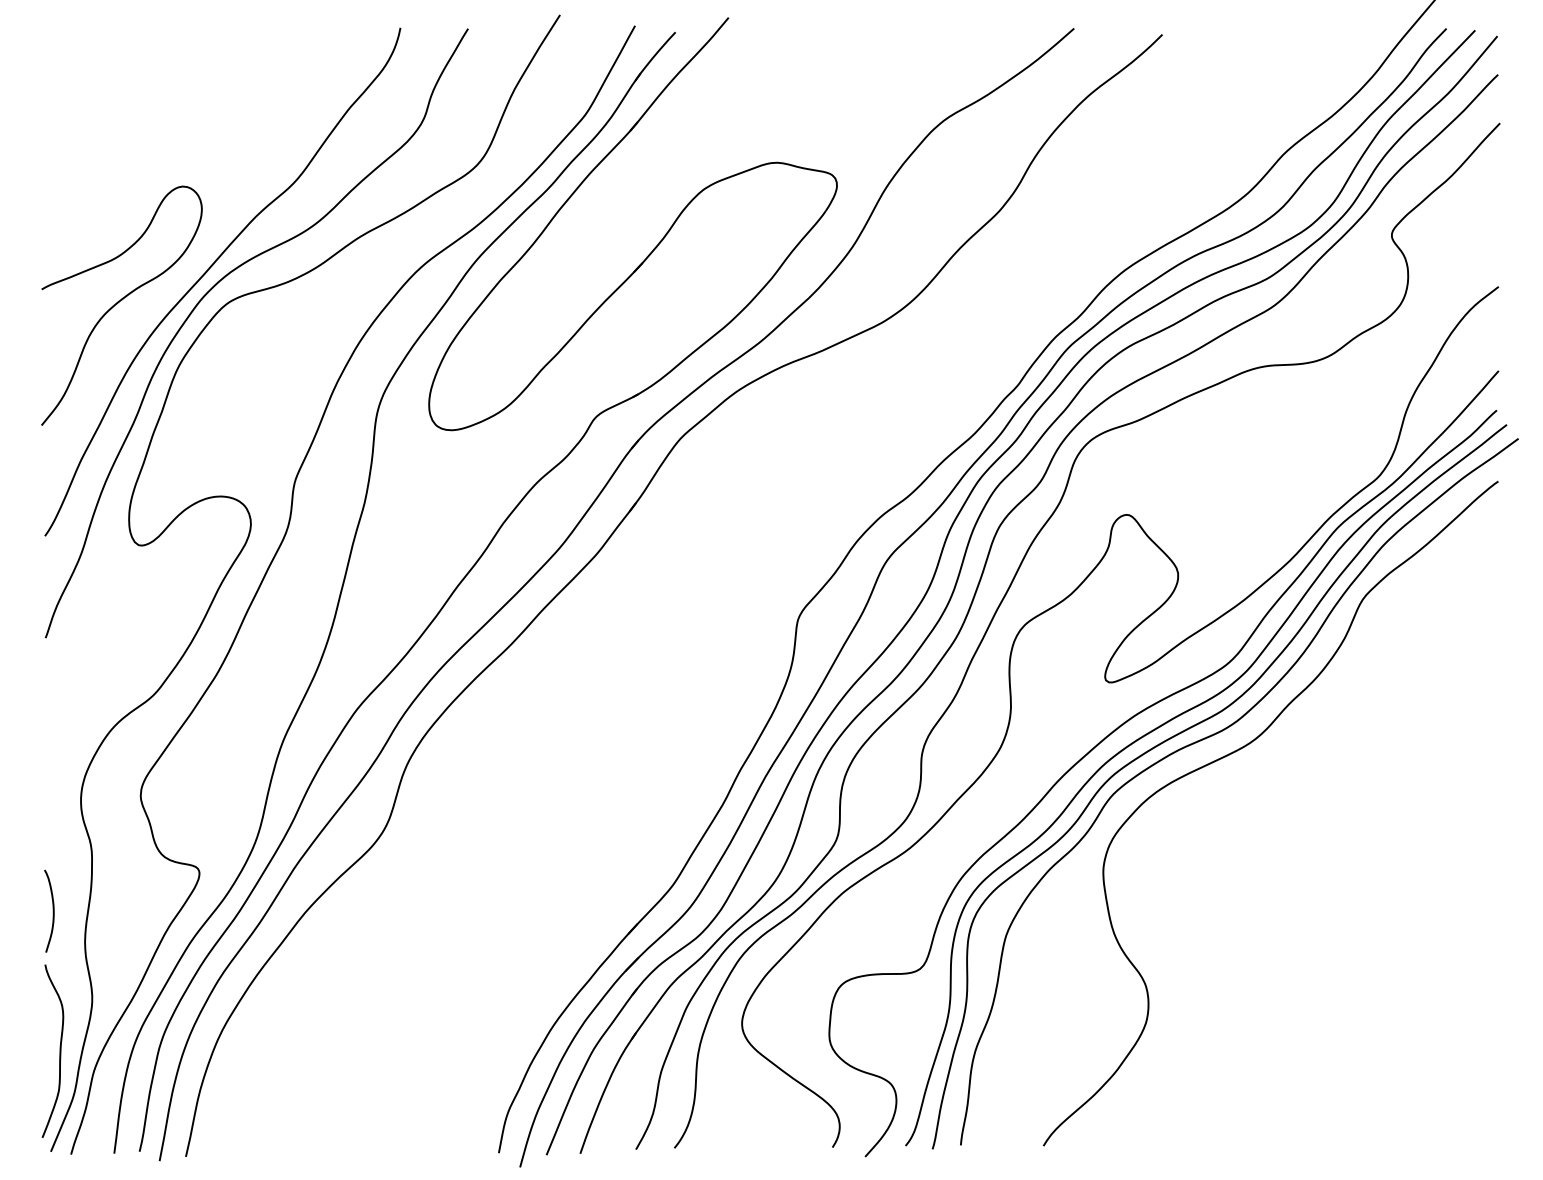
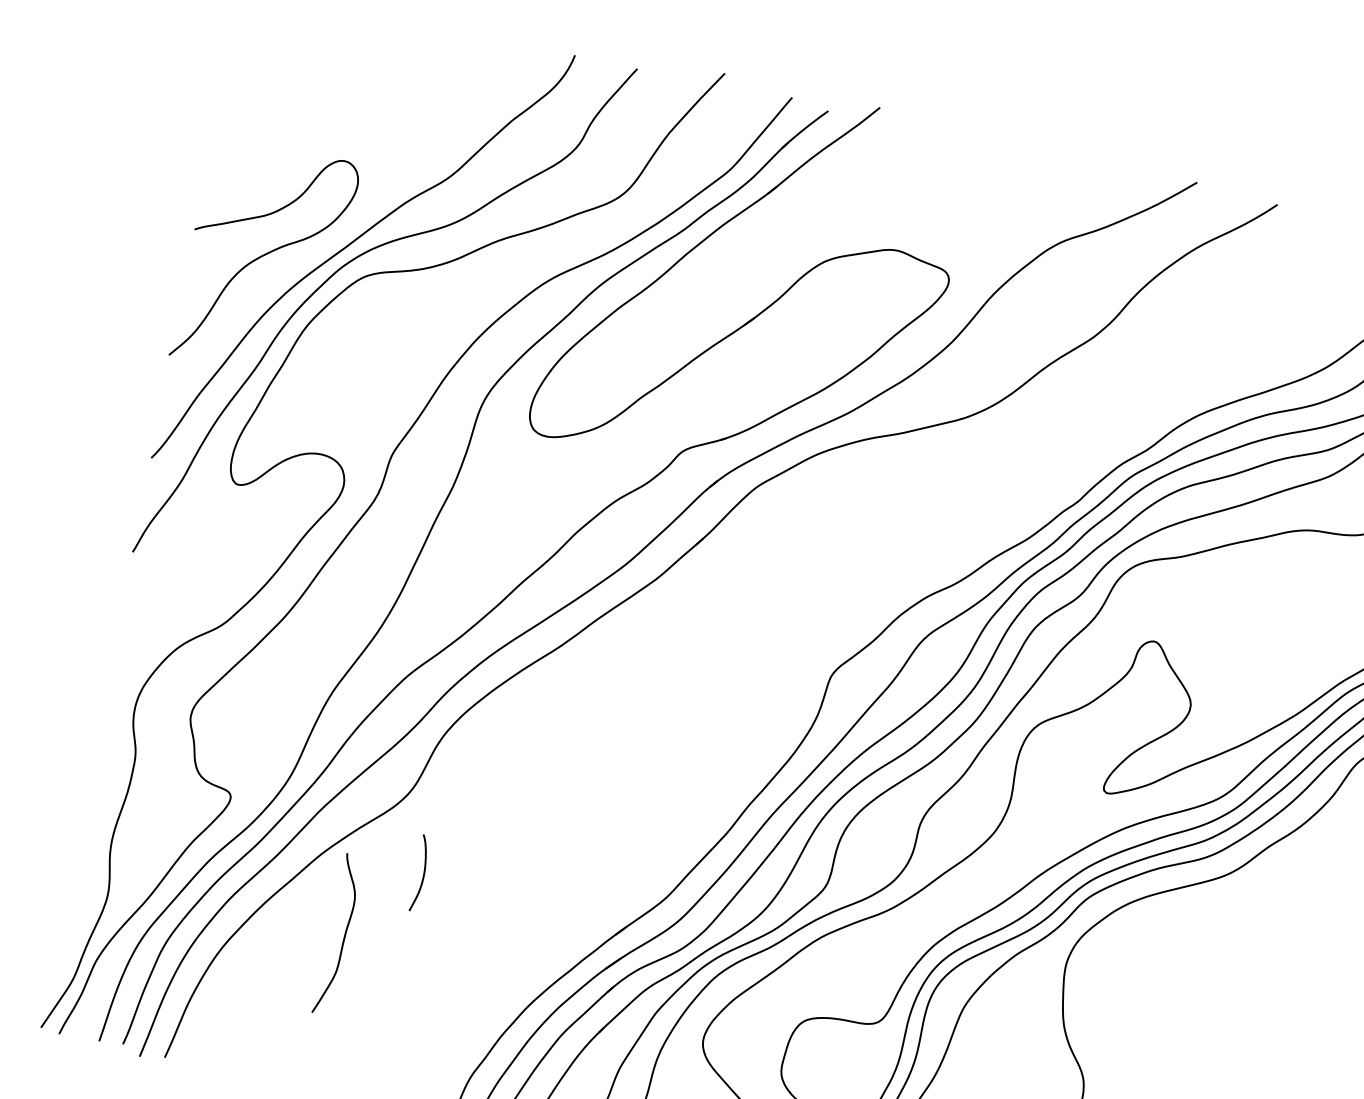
curve: (52, 910) -> (423, 873), moved
curve: (59, 1050) -> (344, 935), moved

